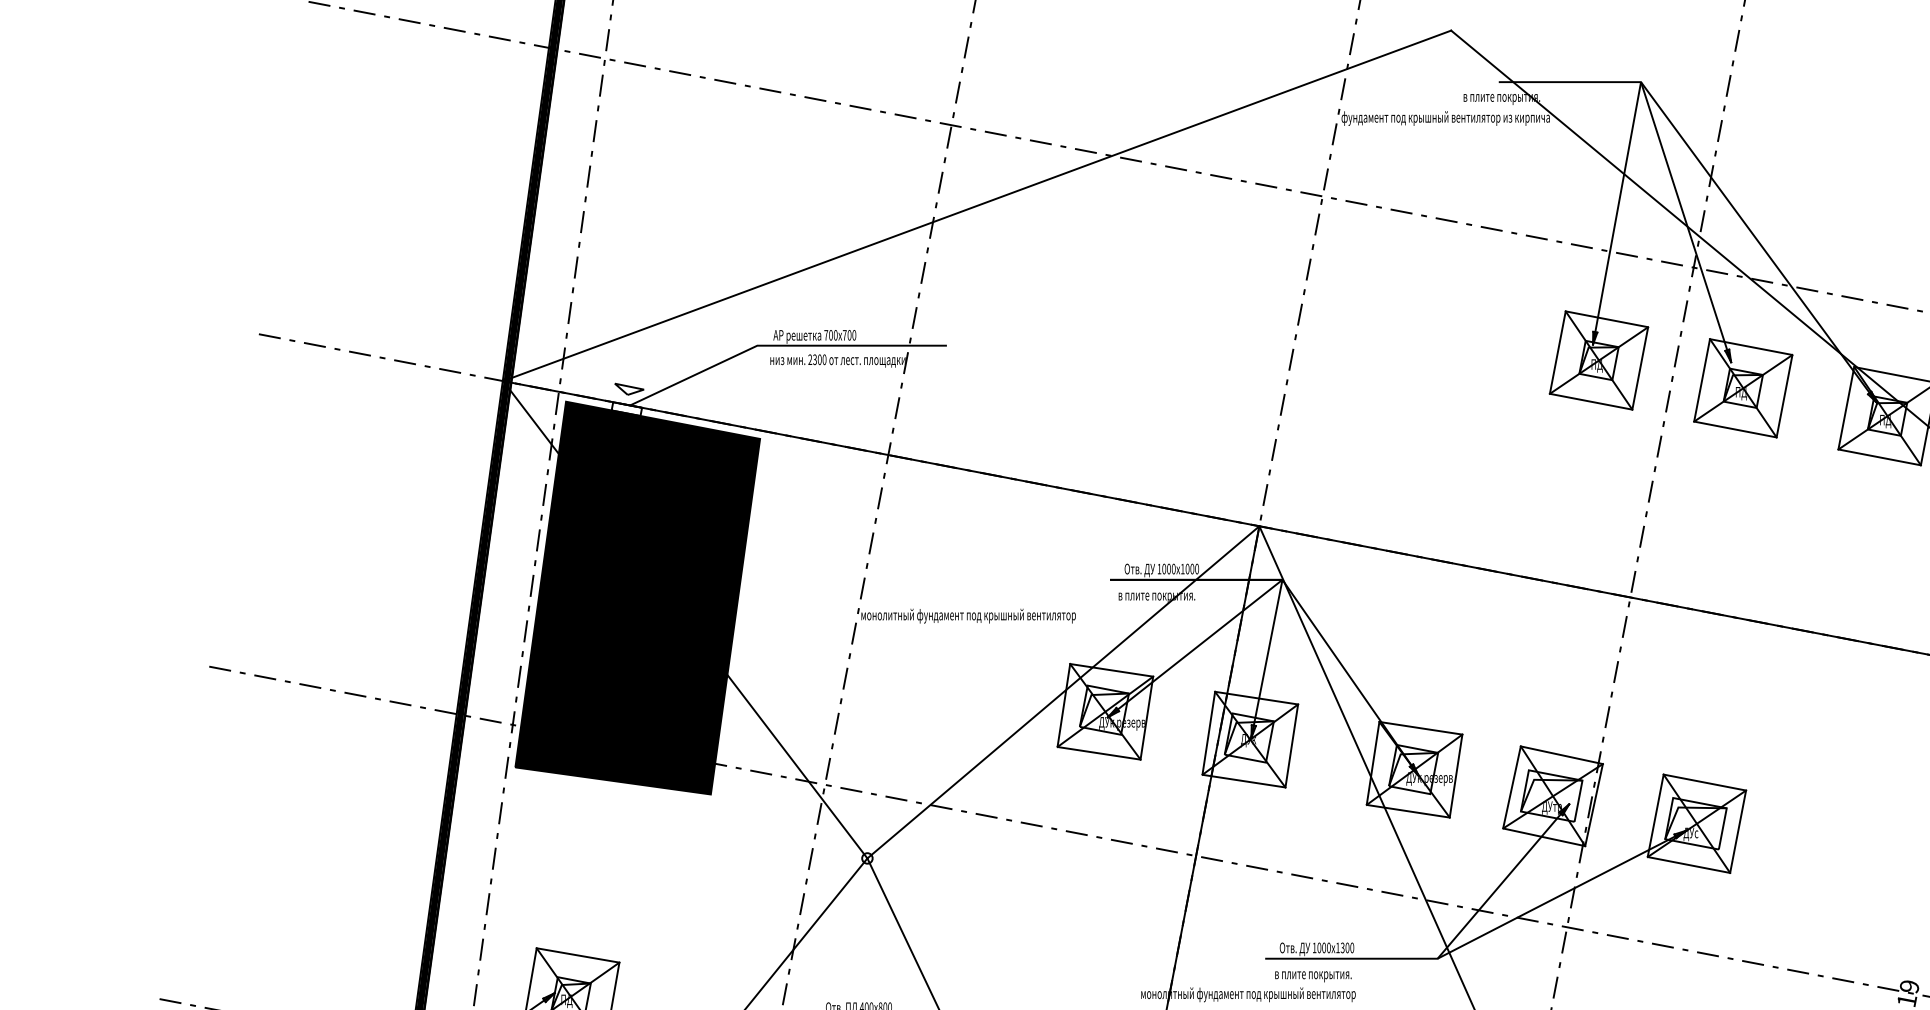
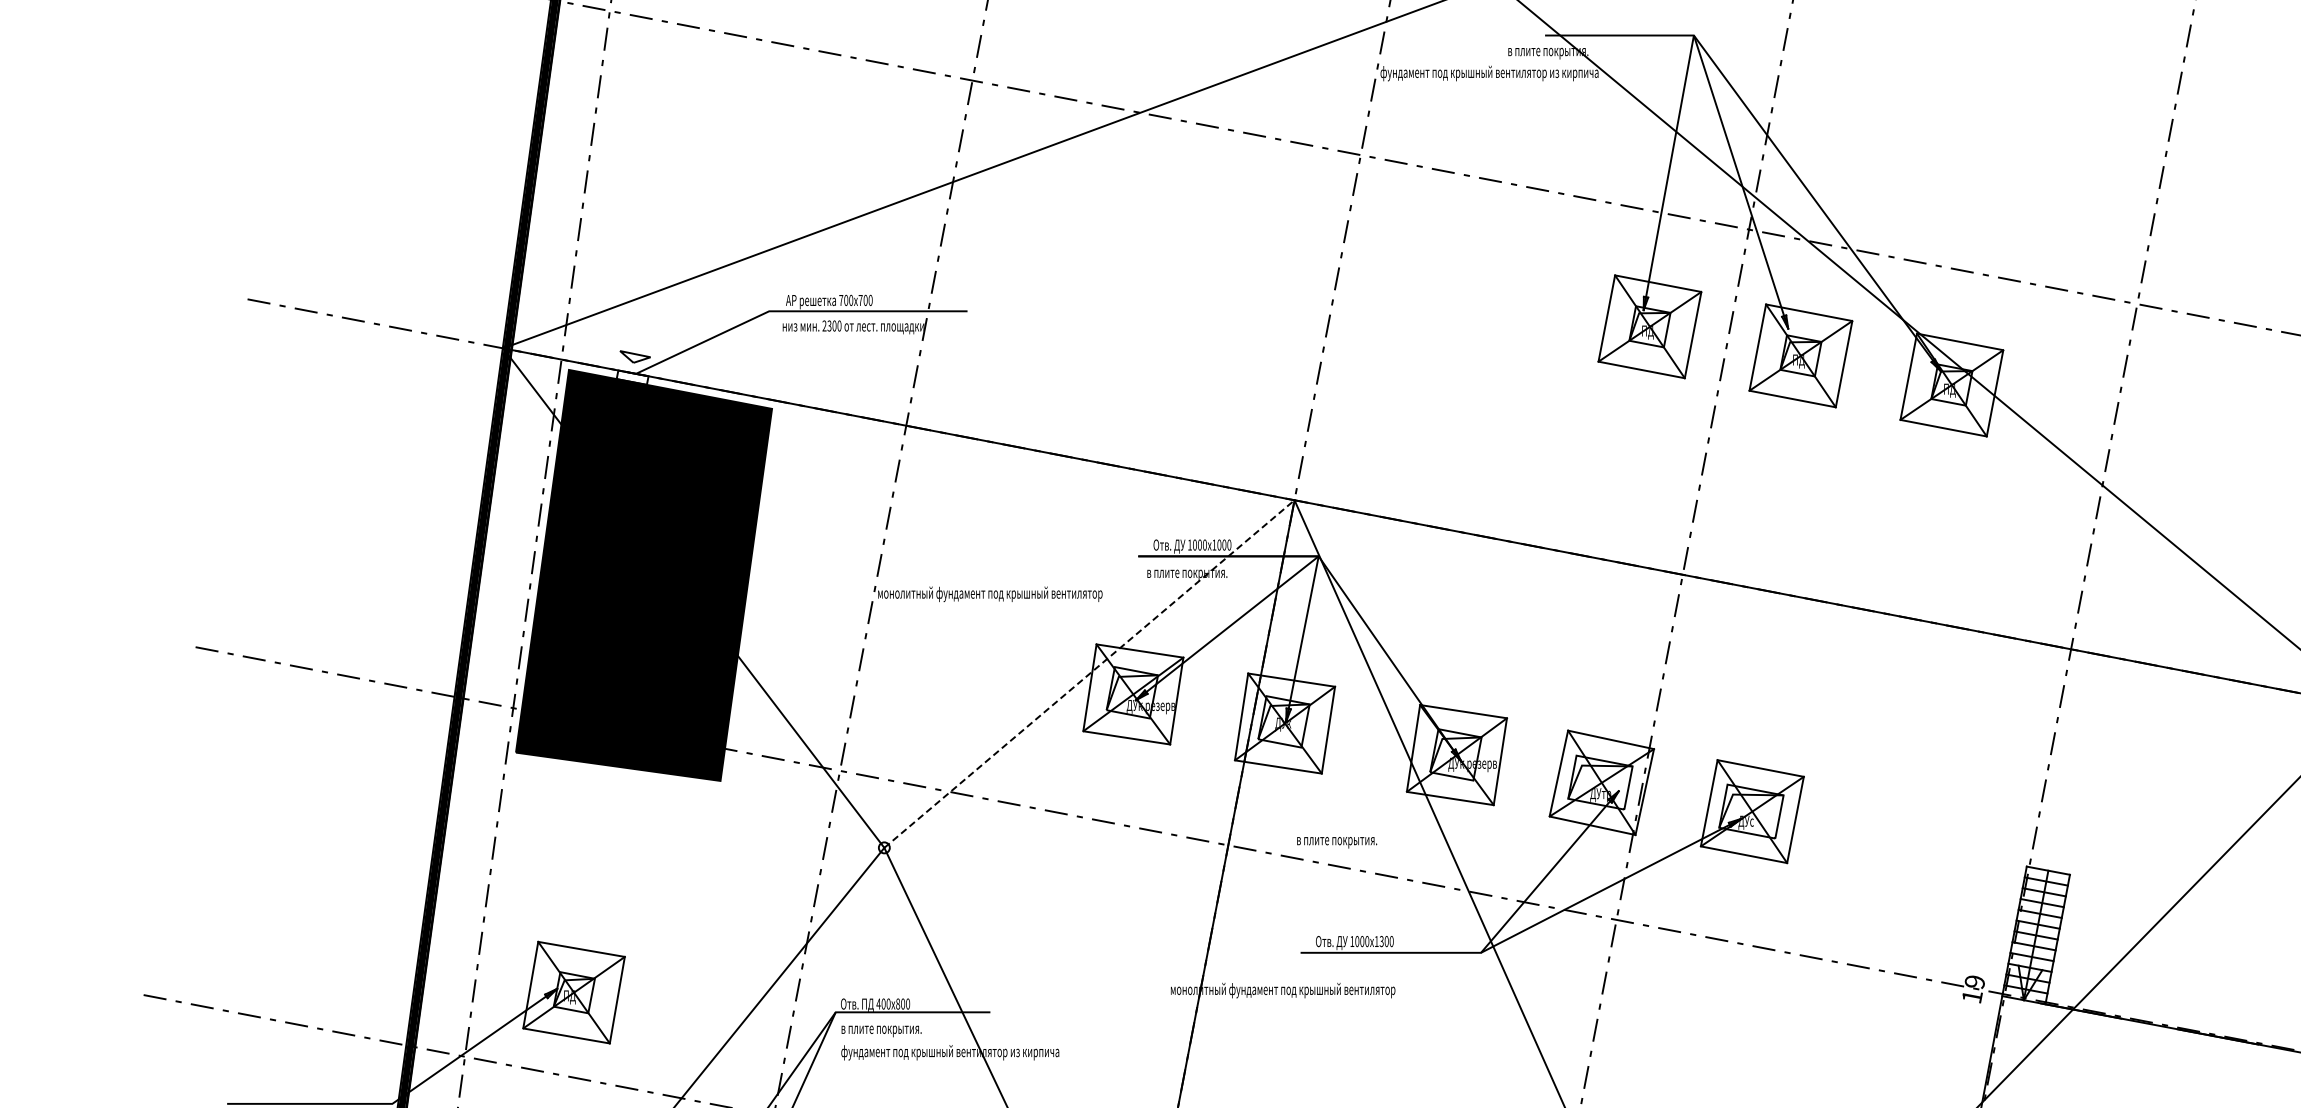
line: (1063, 692) -> (1089, 674), solid -> dashed
text: (1313, 976) -> (1337, 842), moved

